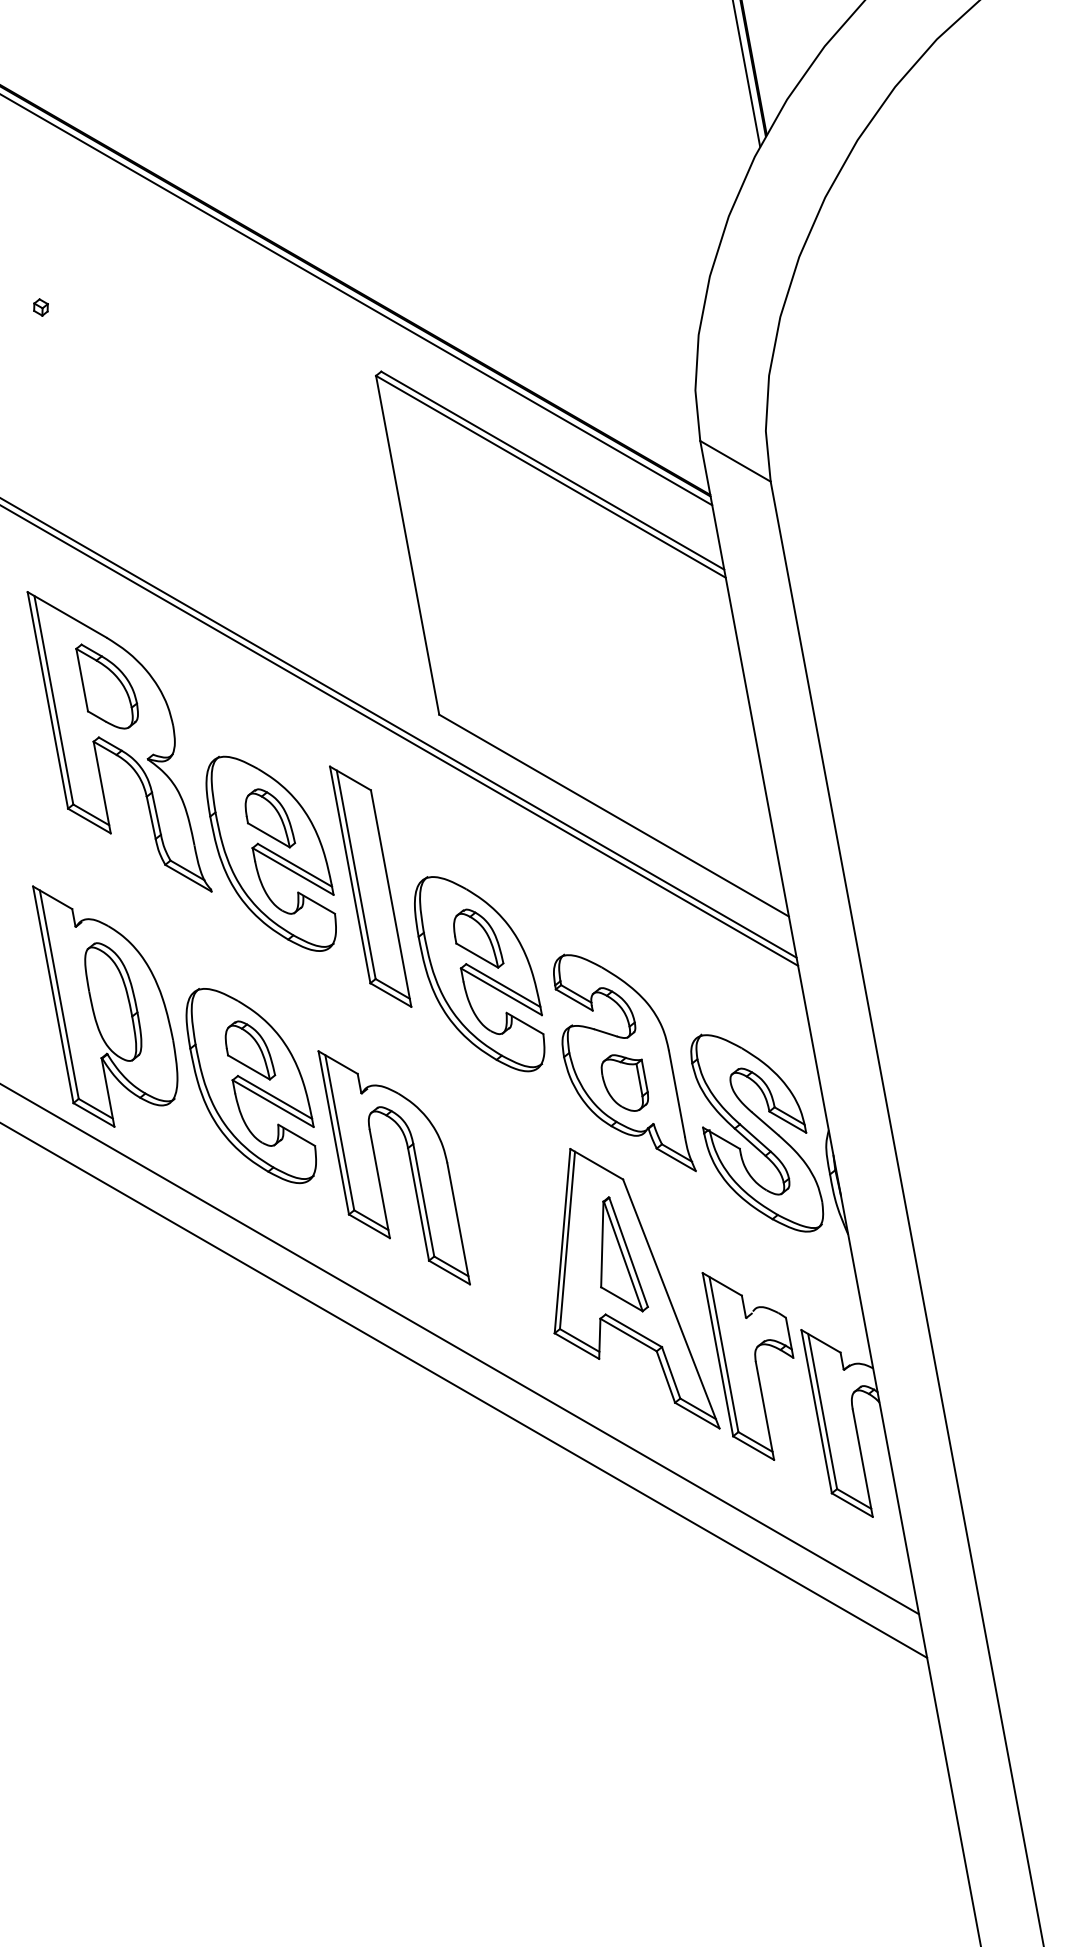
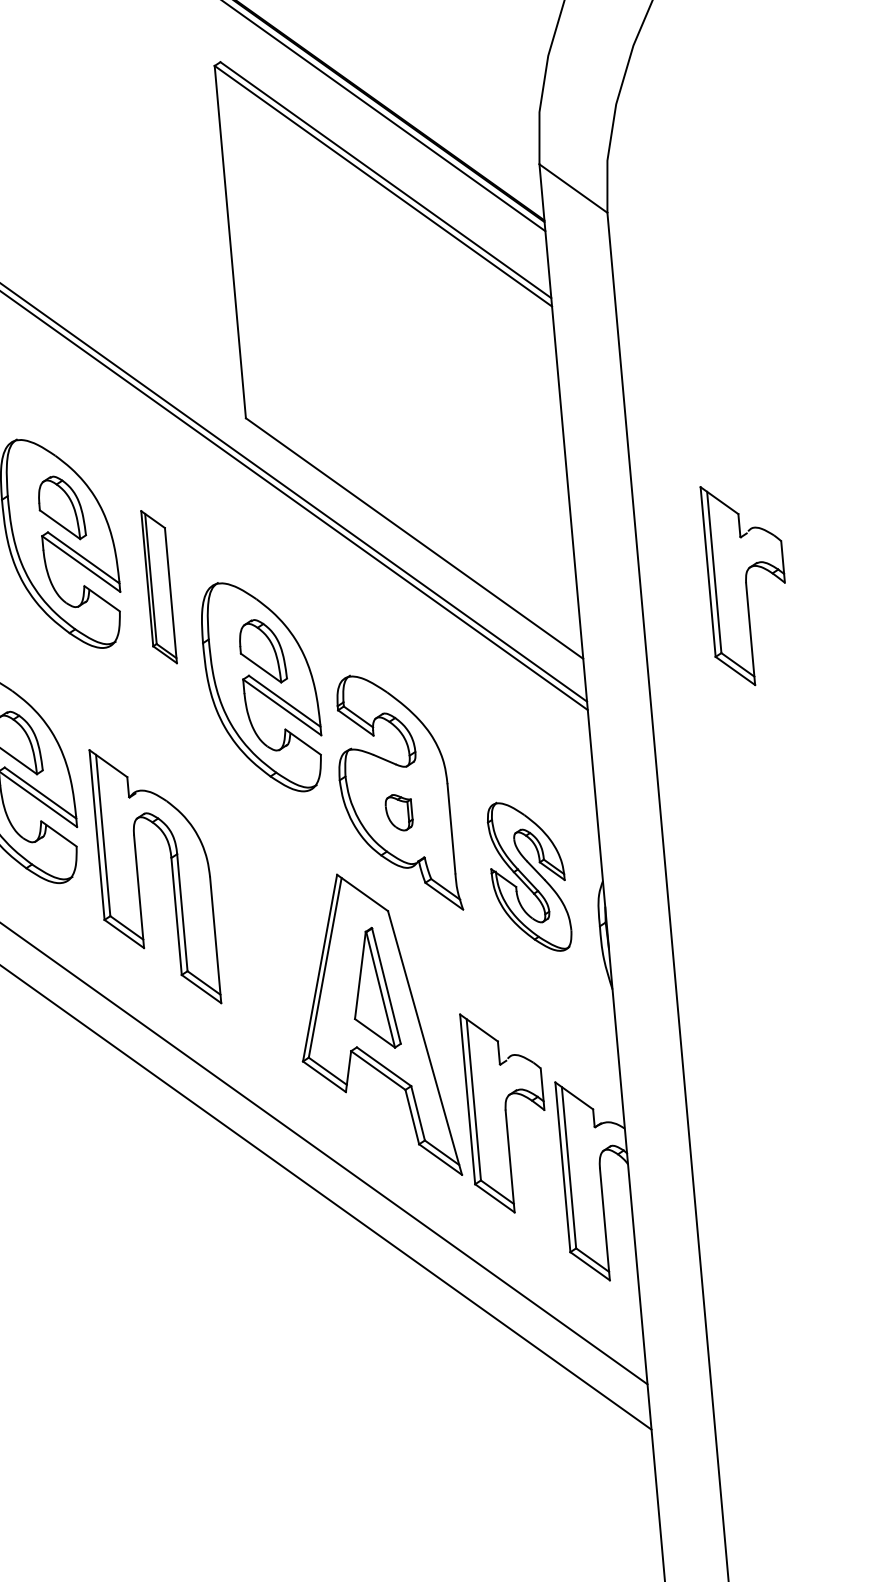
part: (931, 832) -> (737, 587), added
part: (370, 886) -> (158, 586), size x0.6
part: (624, 1082) -> (398, 812), size x0.6
part: (757, 1132) -> (529, 876), size x0.7

